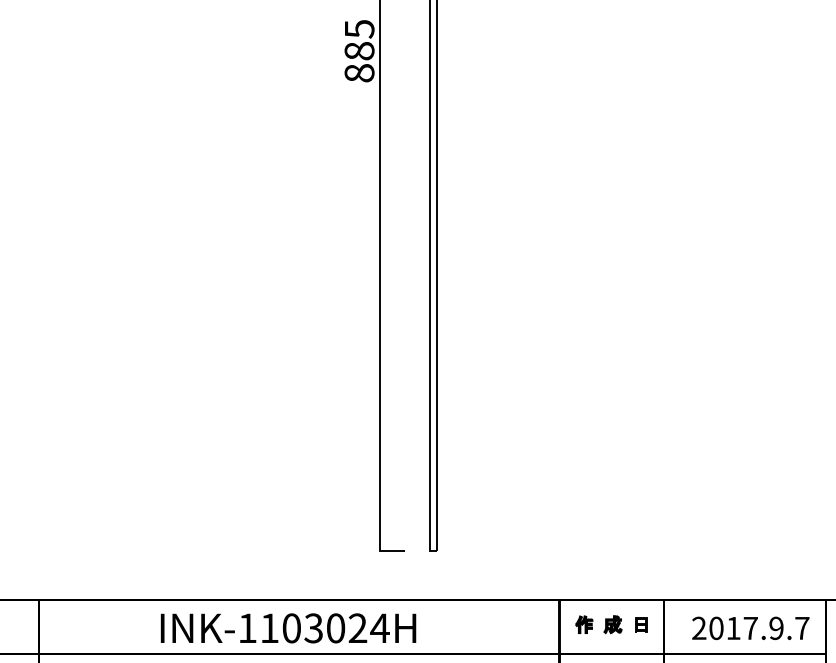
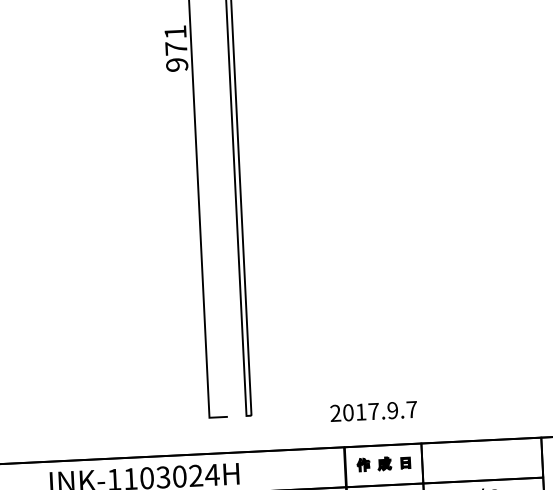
text: (359, 51) -> (176, 48), 885 -> 971
text: (750, 628) -> (373, 411), moved

